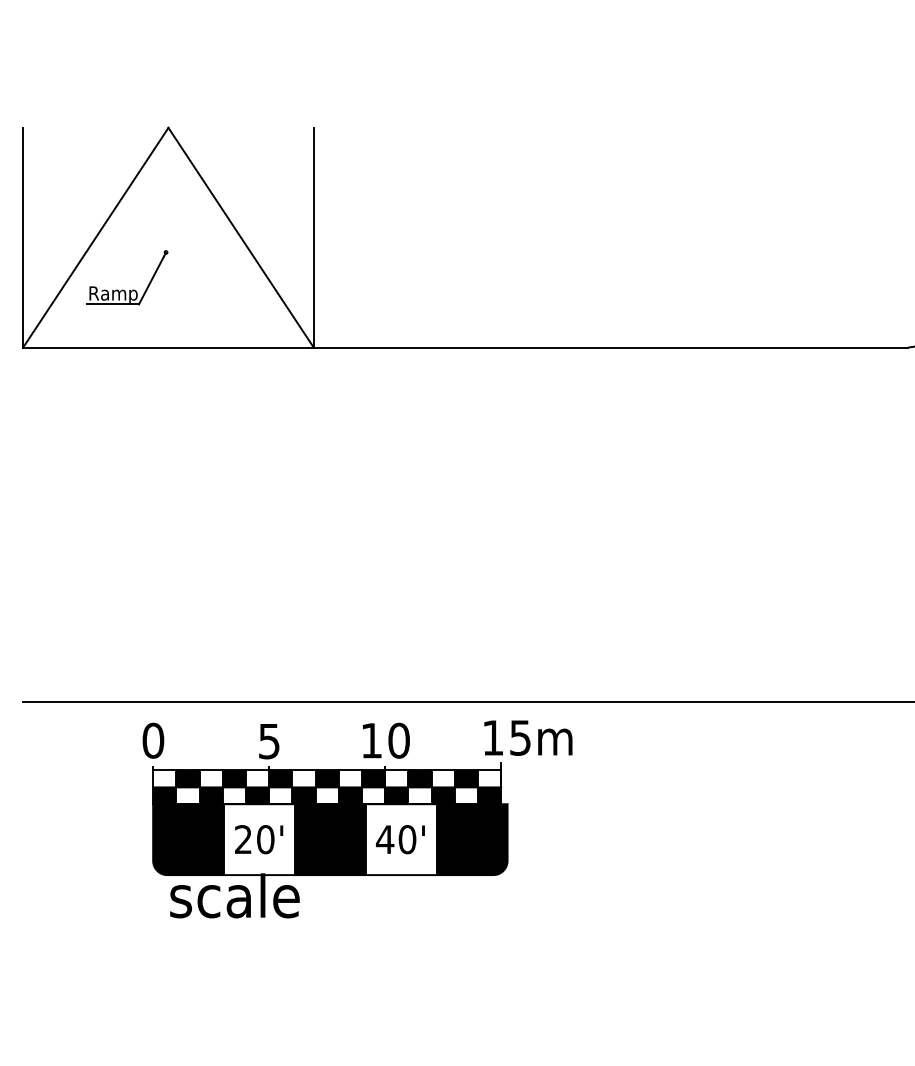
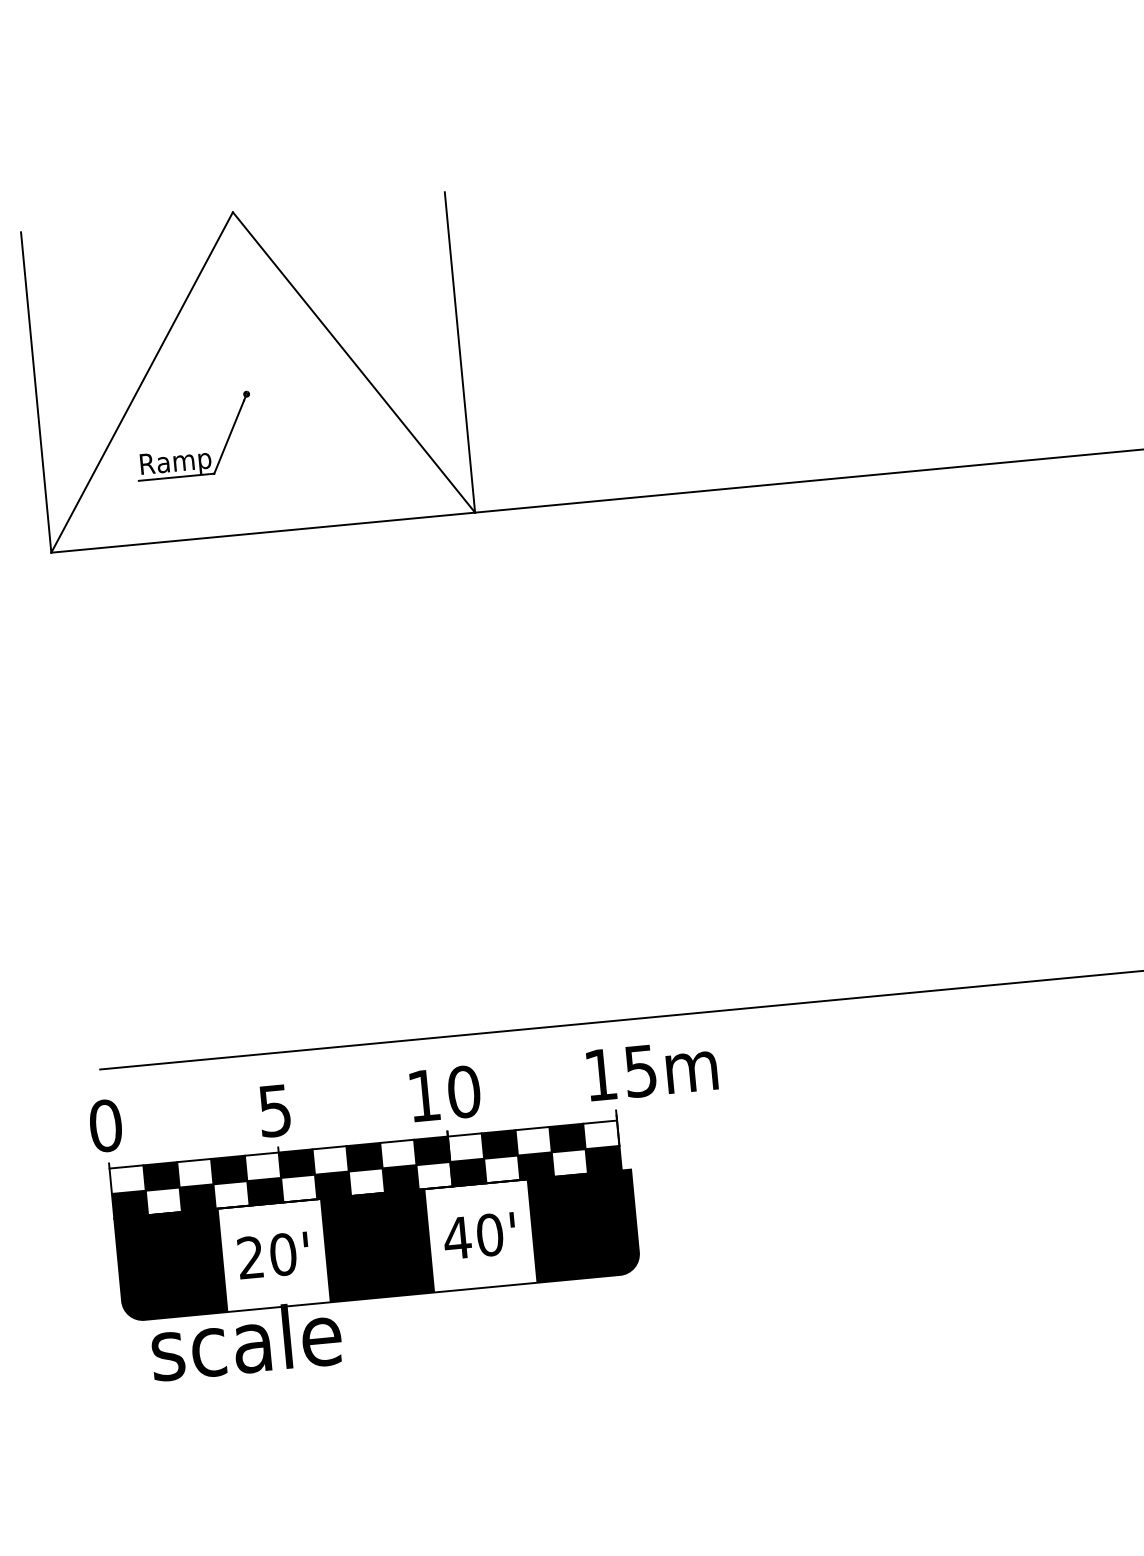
part: (357, 819) -> (414, 1212), moved

